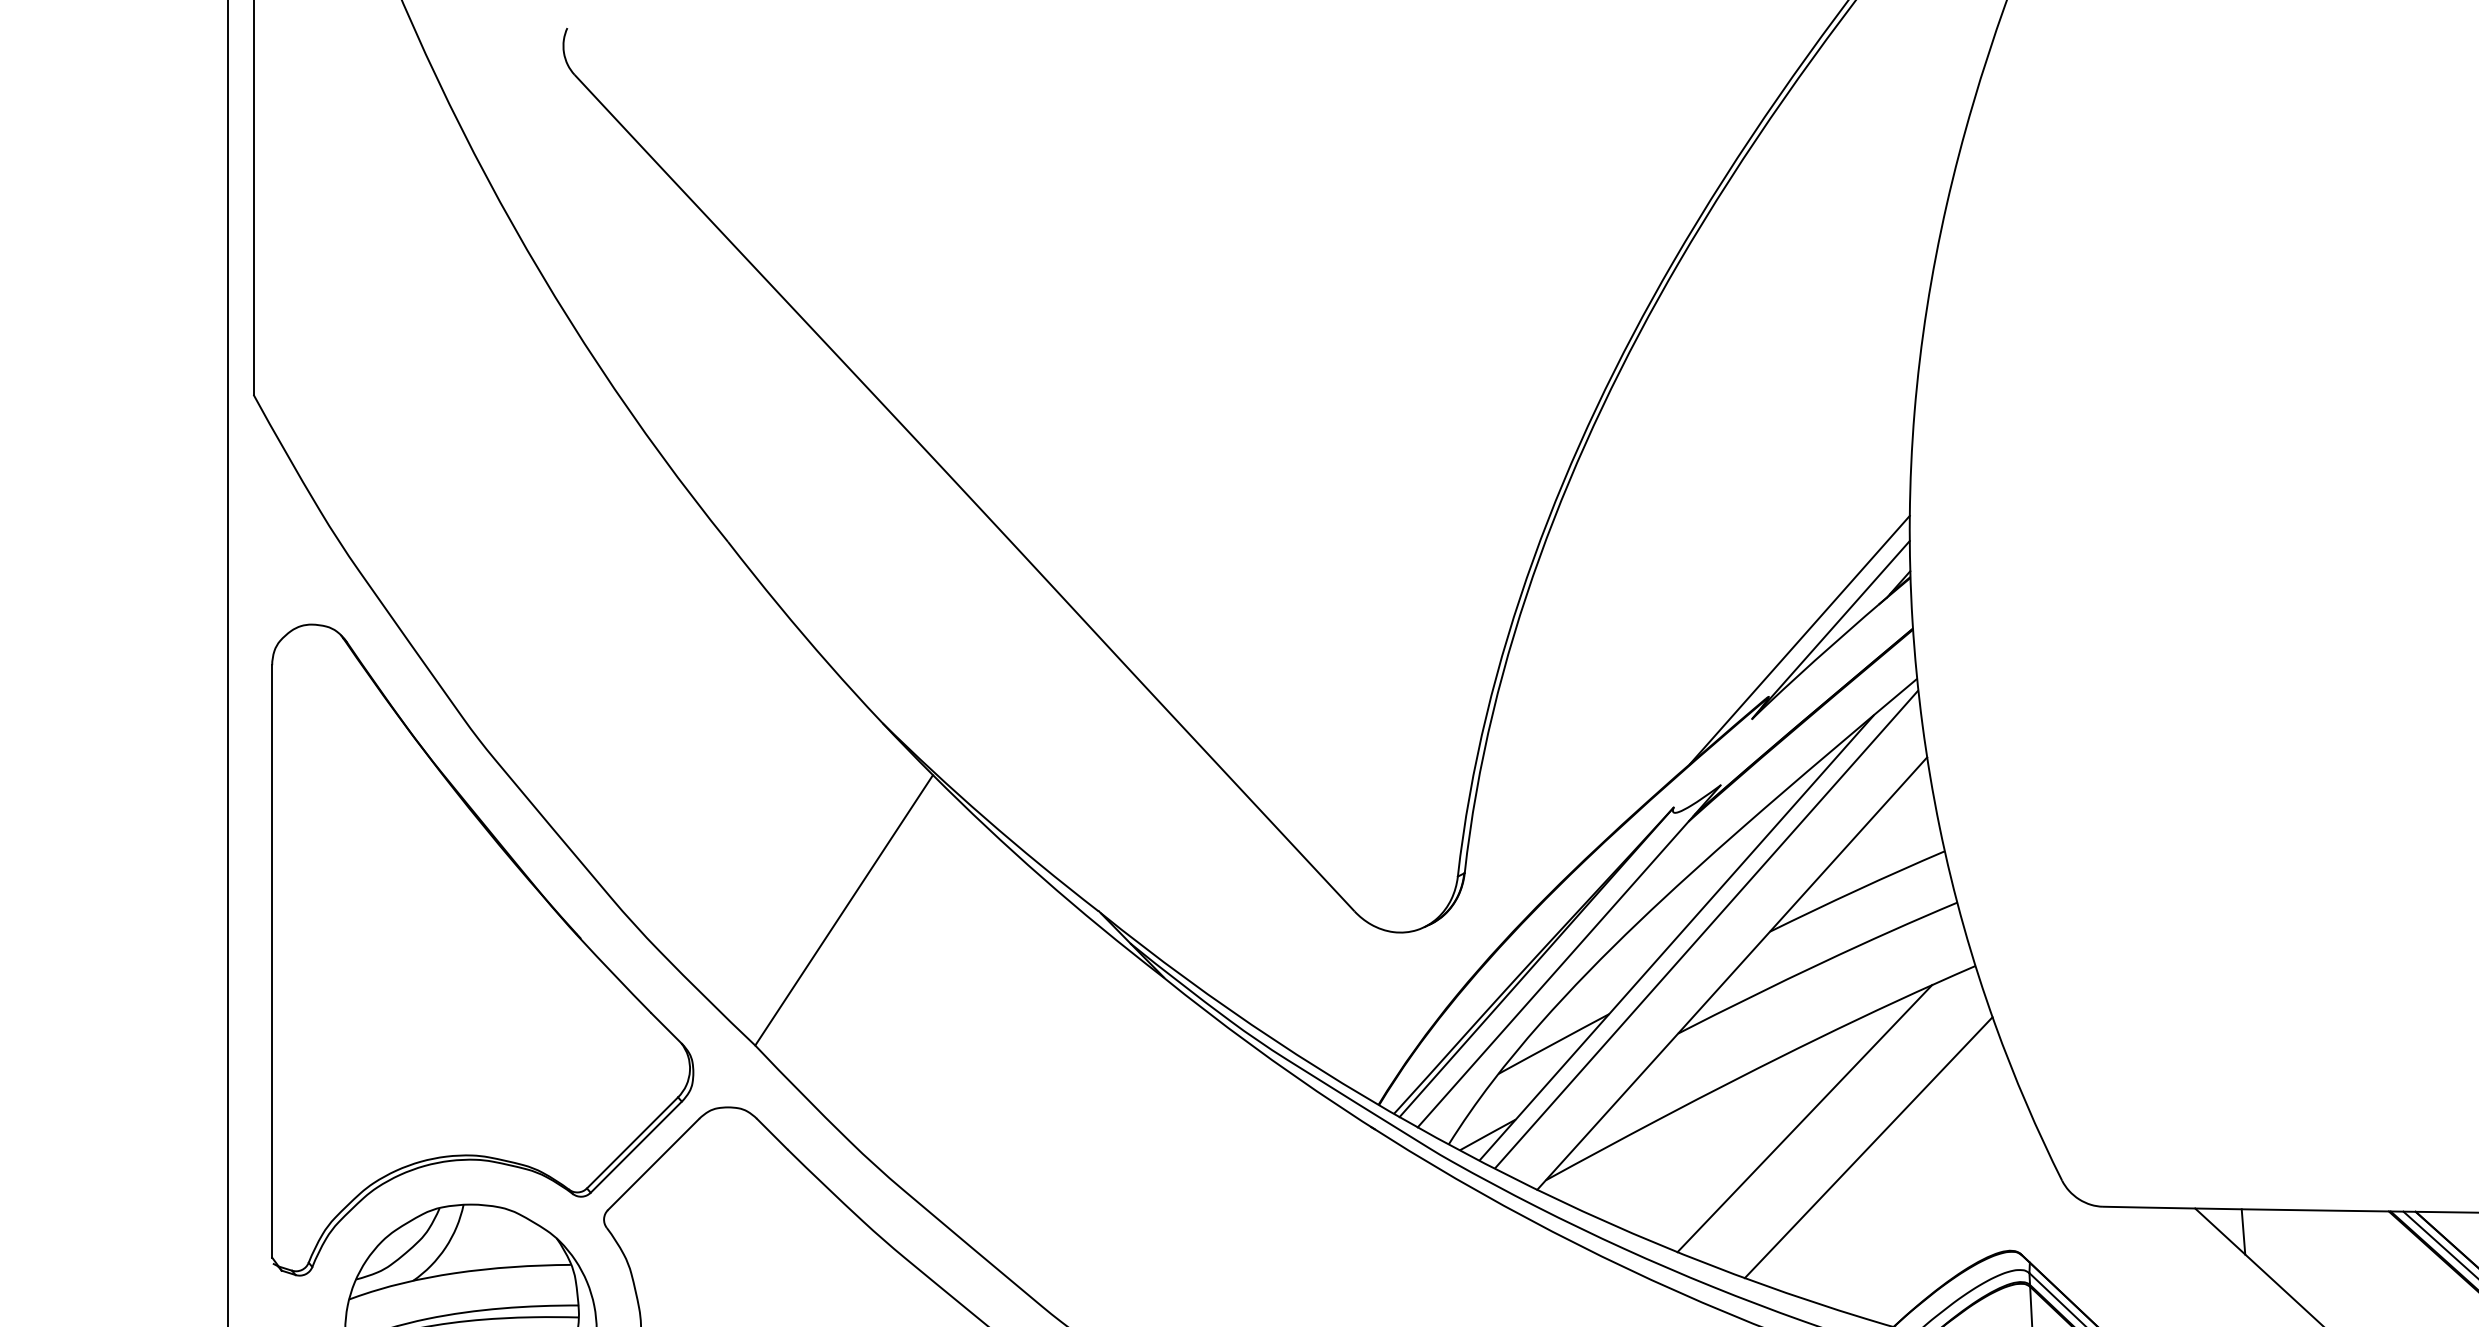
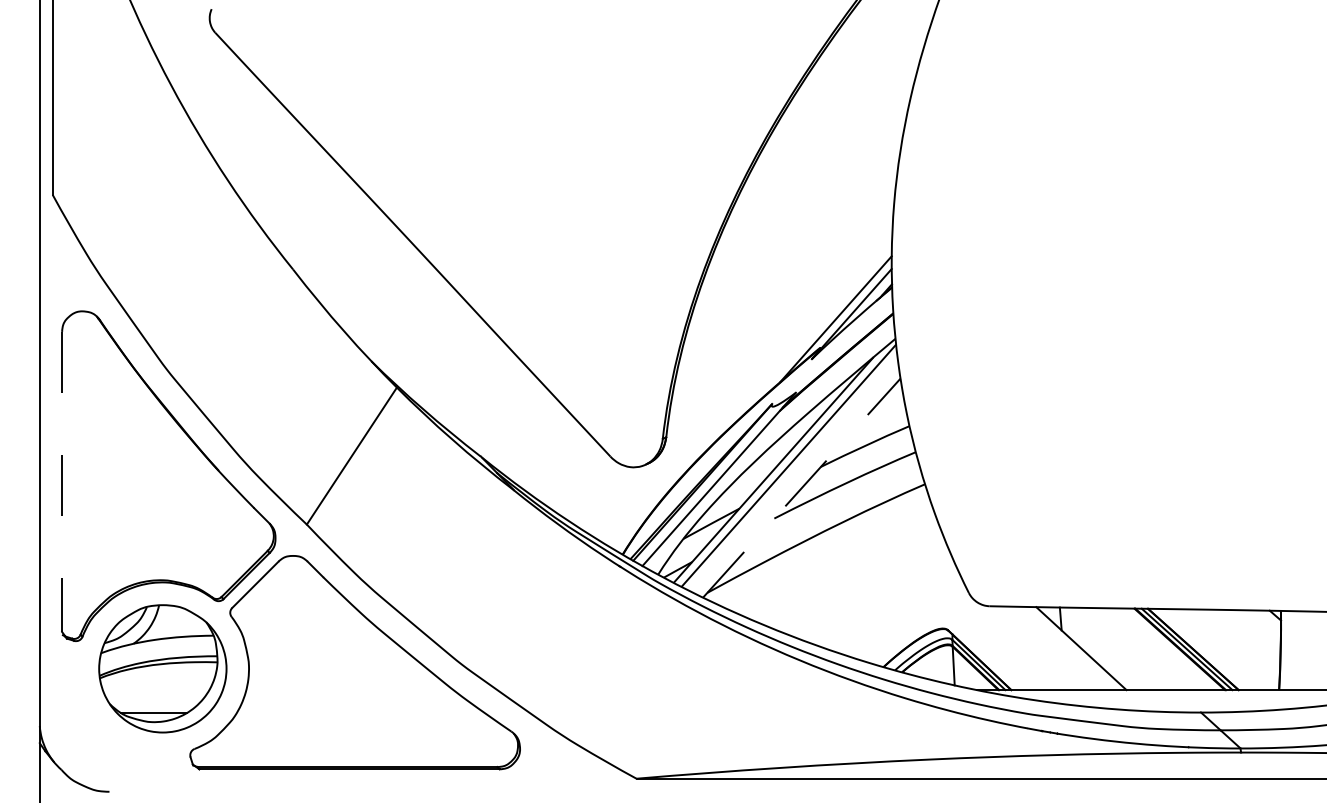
line: (272, 962) -> (62, 482), solid -> dashed
line: (1733, 972) -> (802, 487), solid -> dashed
line: (1804, 1118) -> (838, 561), removed
line: (1867, 1148) -> (870, 576), removed

